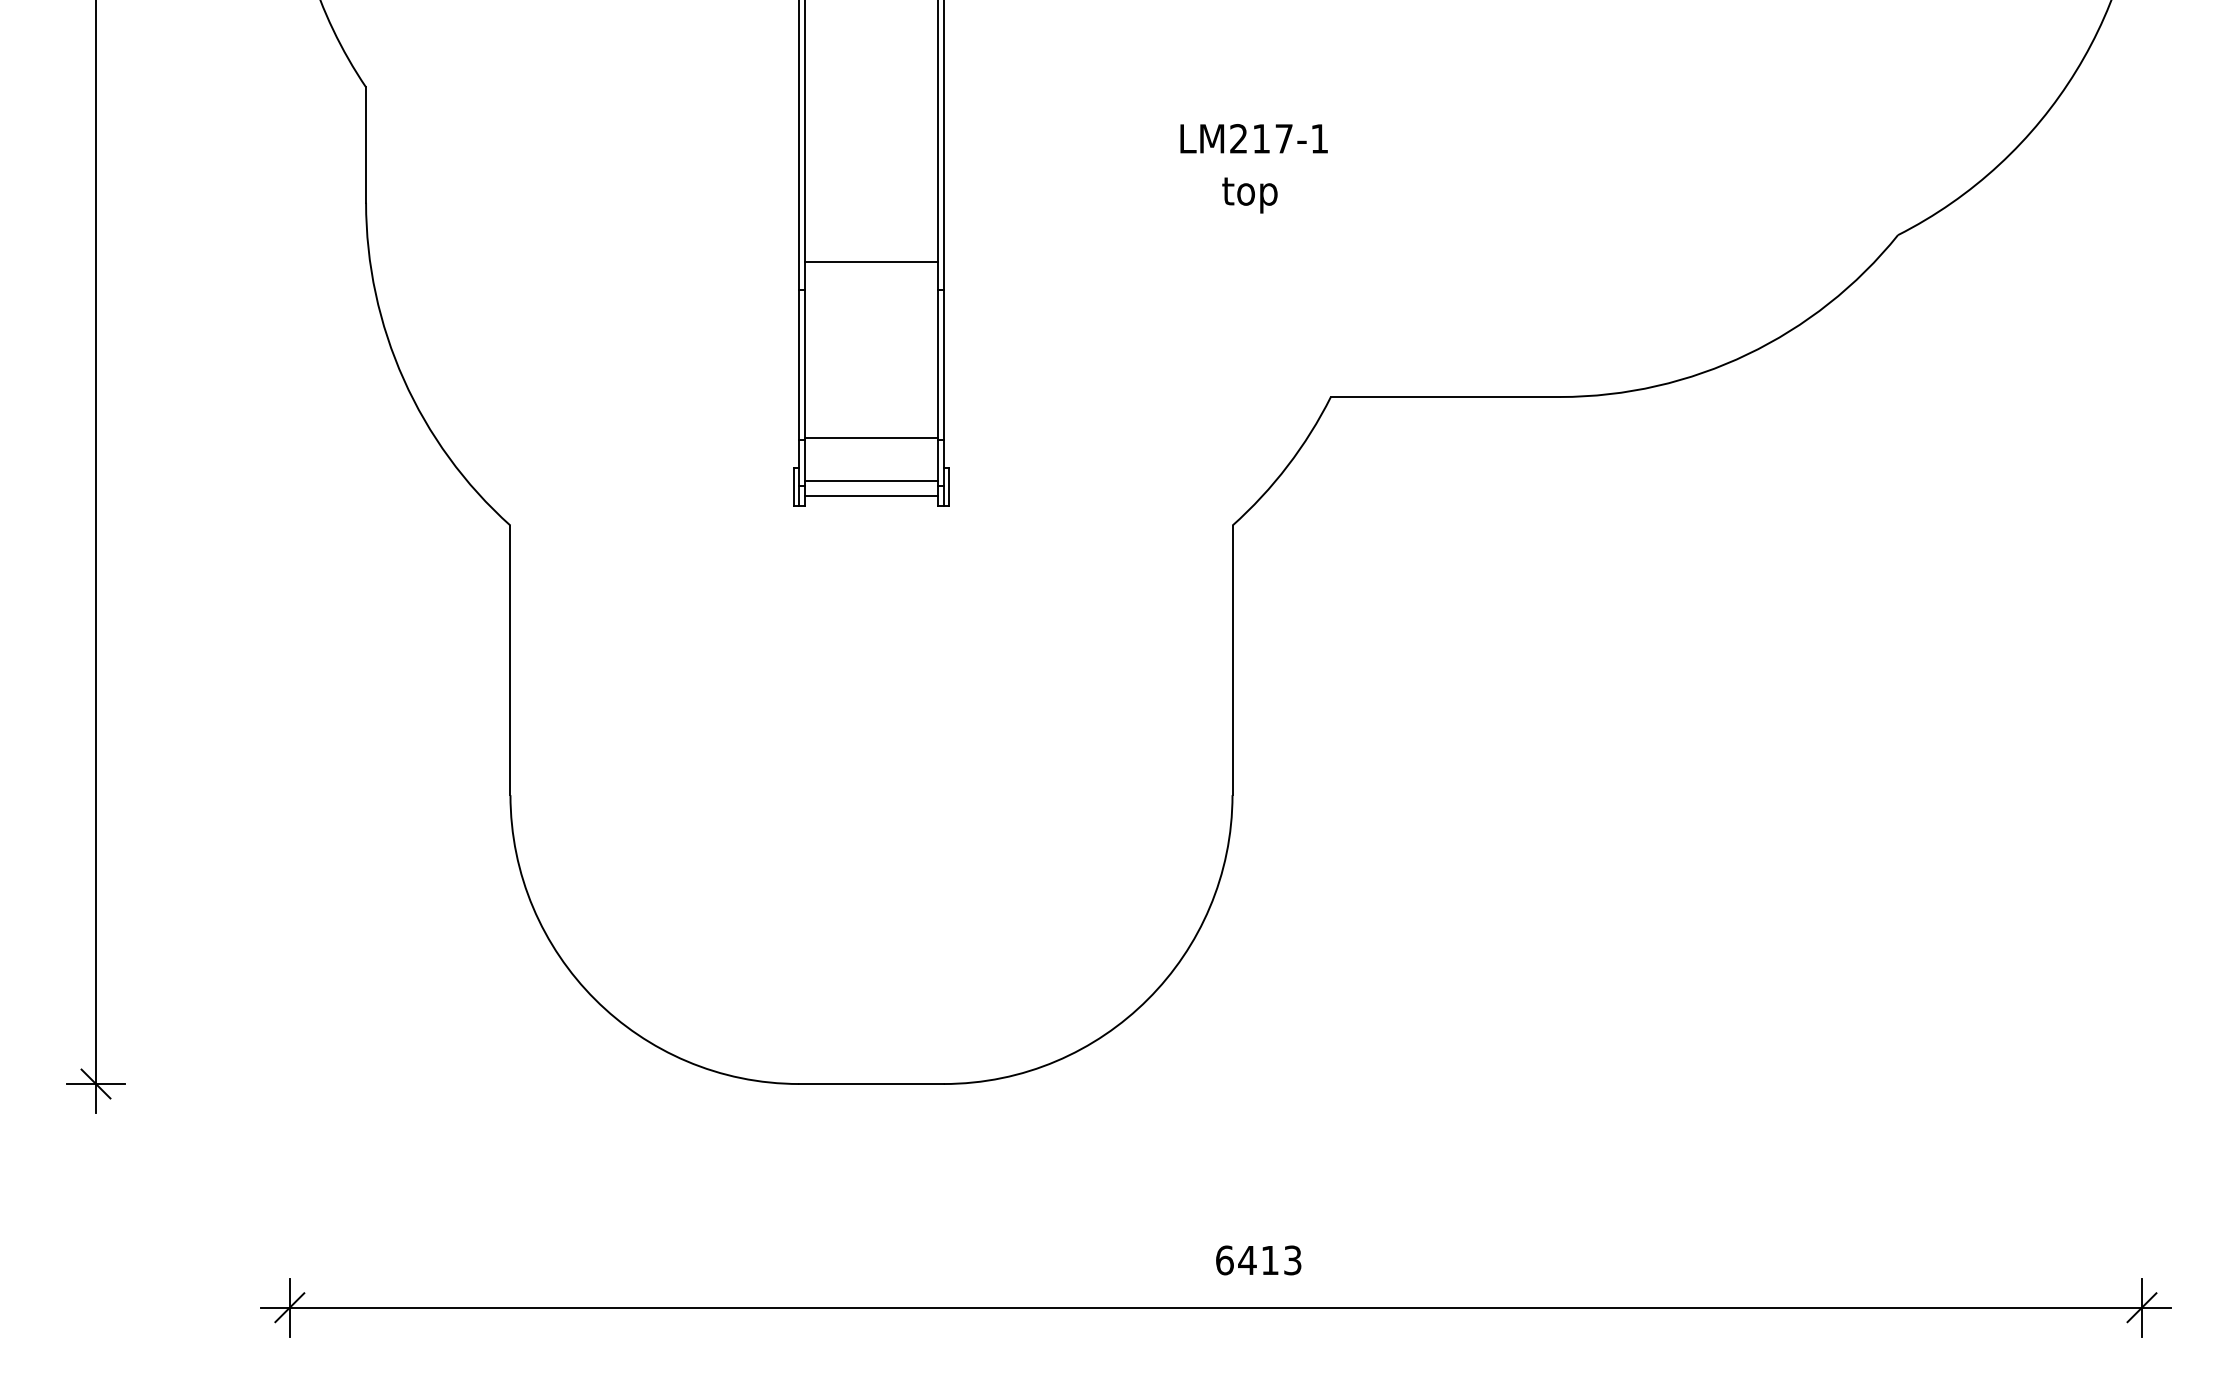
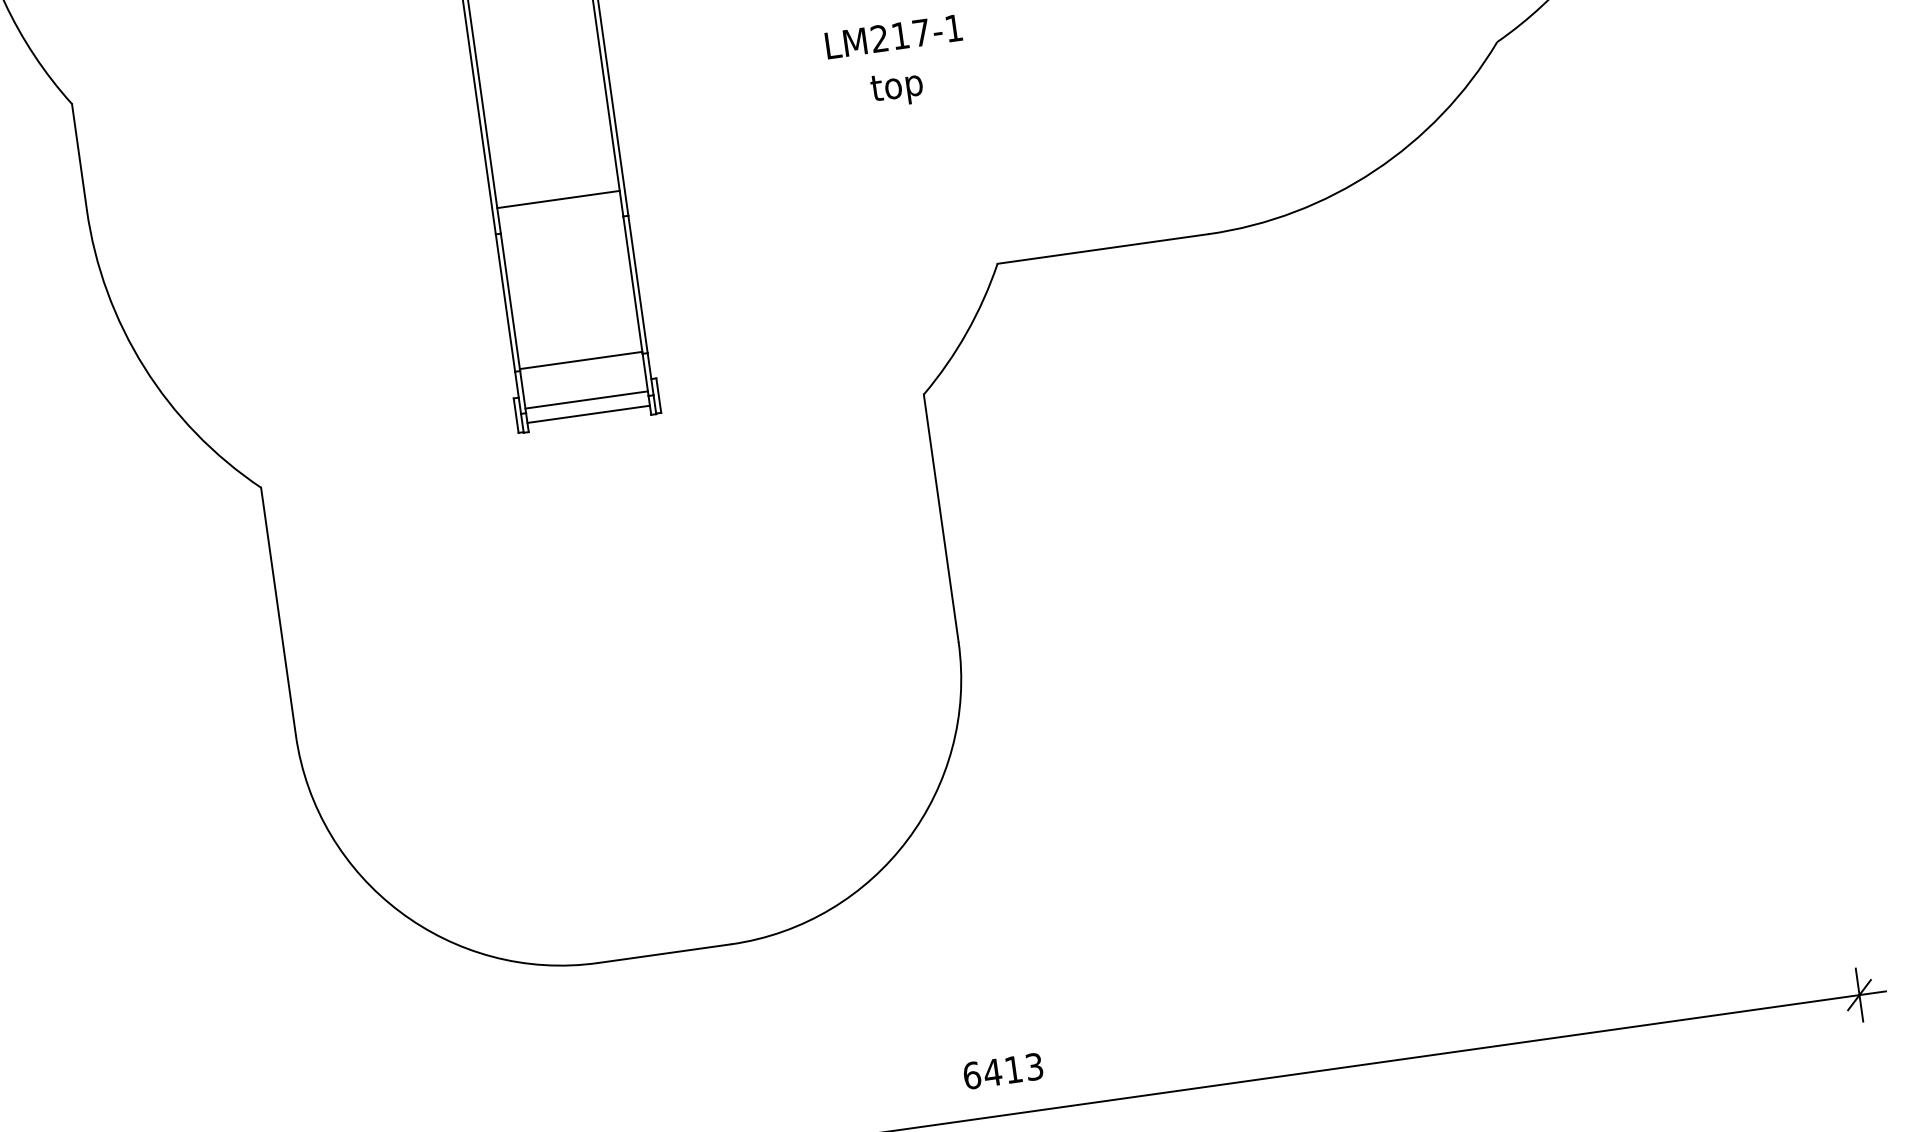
text: (1258, 1260) -> (1003, 1071), moved

